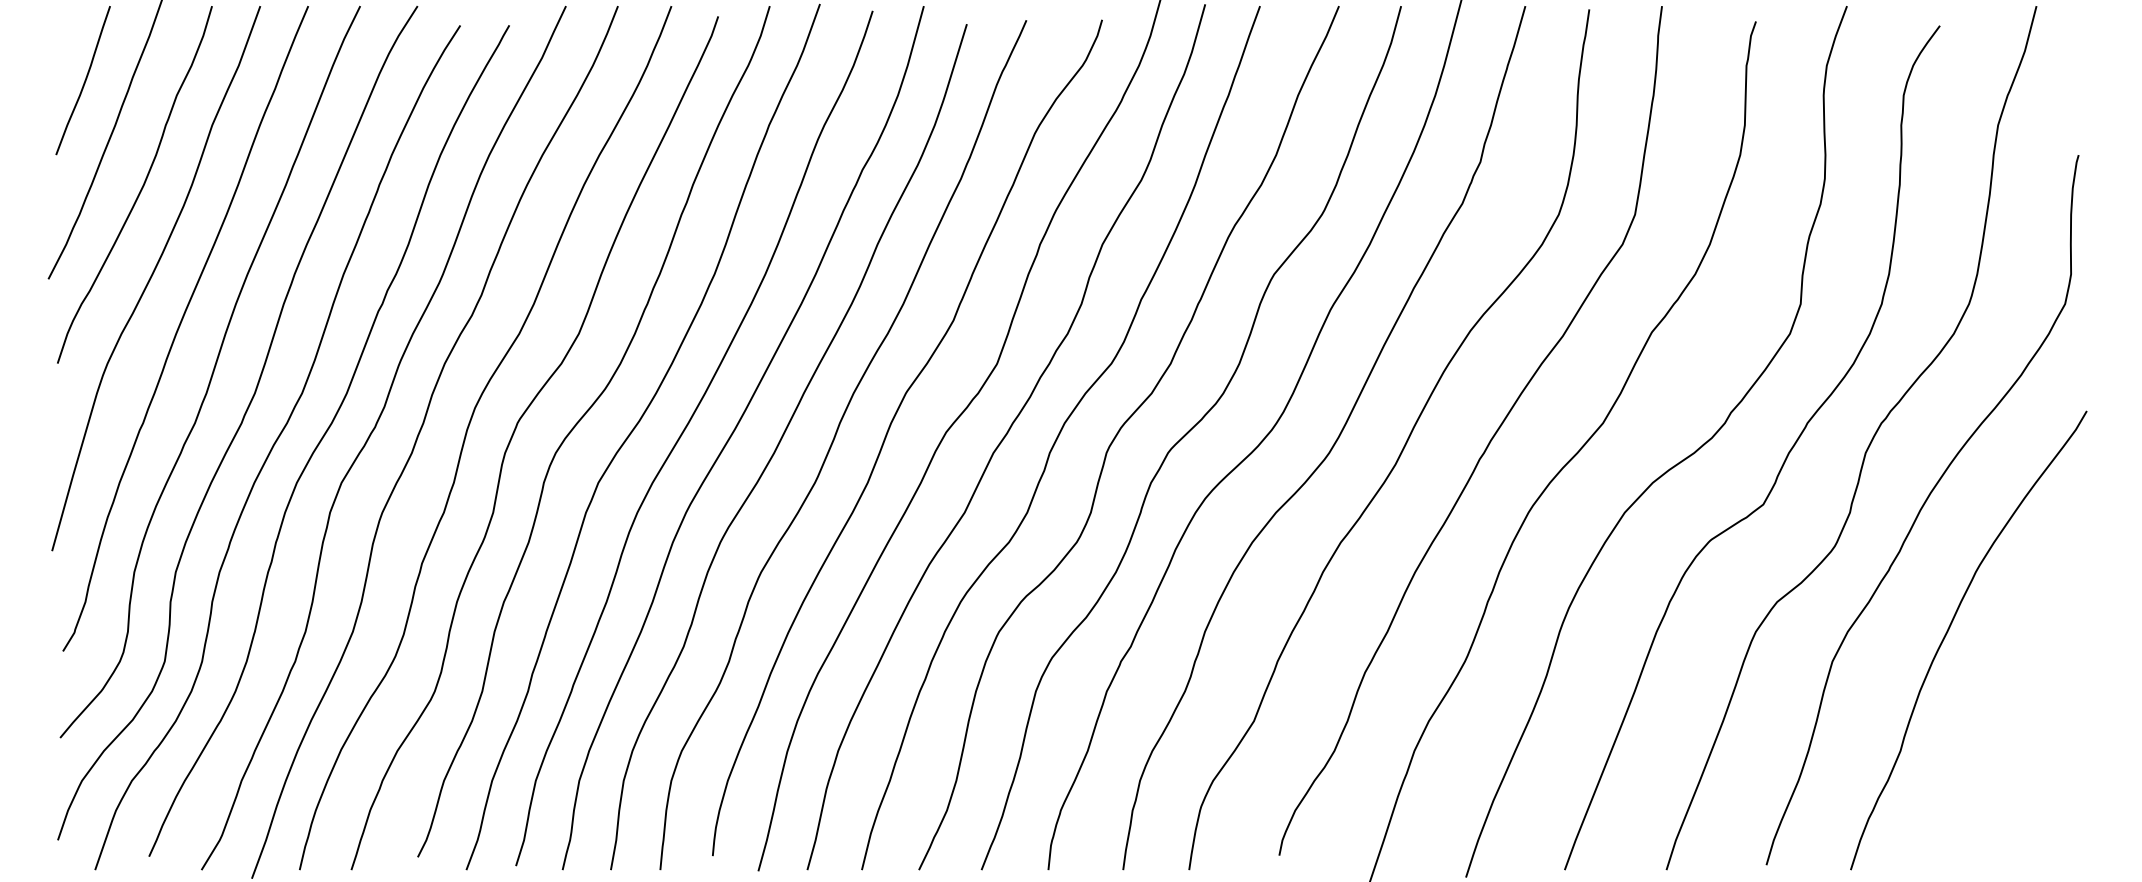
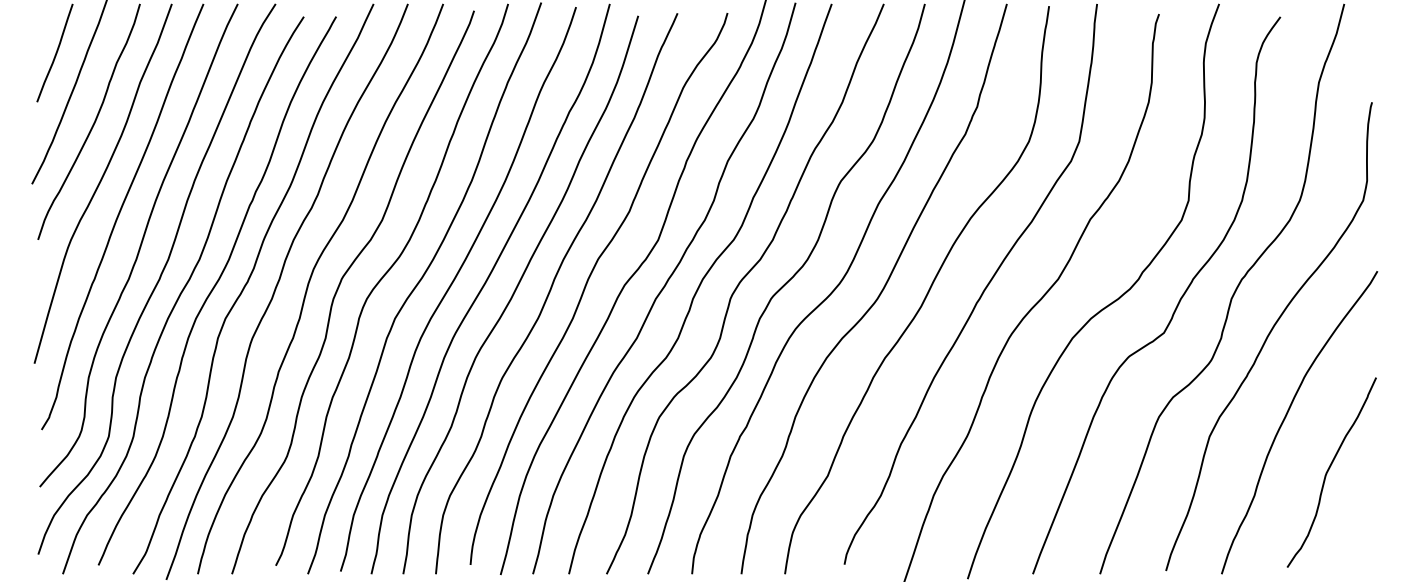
curve: (2012, 714) -> (1328, 471), added

